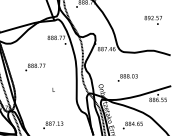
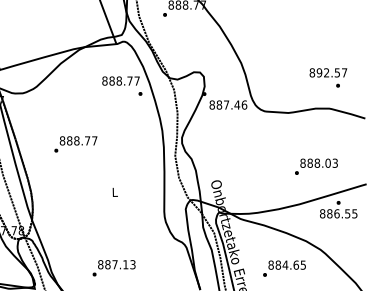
text: (152, 20) -> (326, 78), moved
text: (127, 77) -> (315, 165), moved

